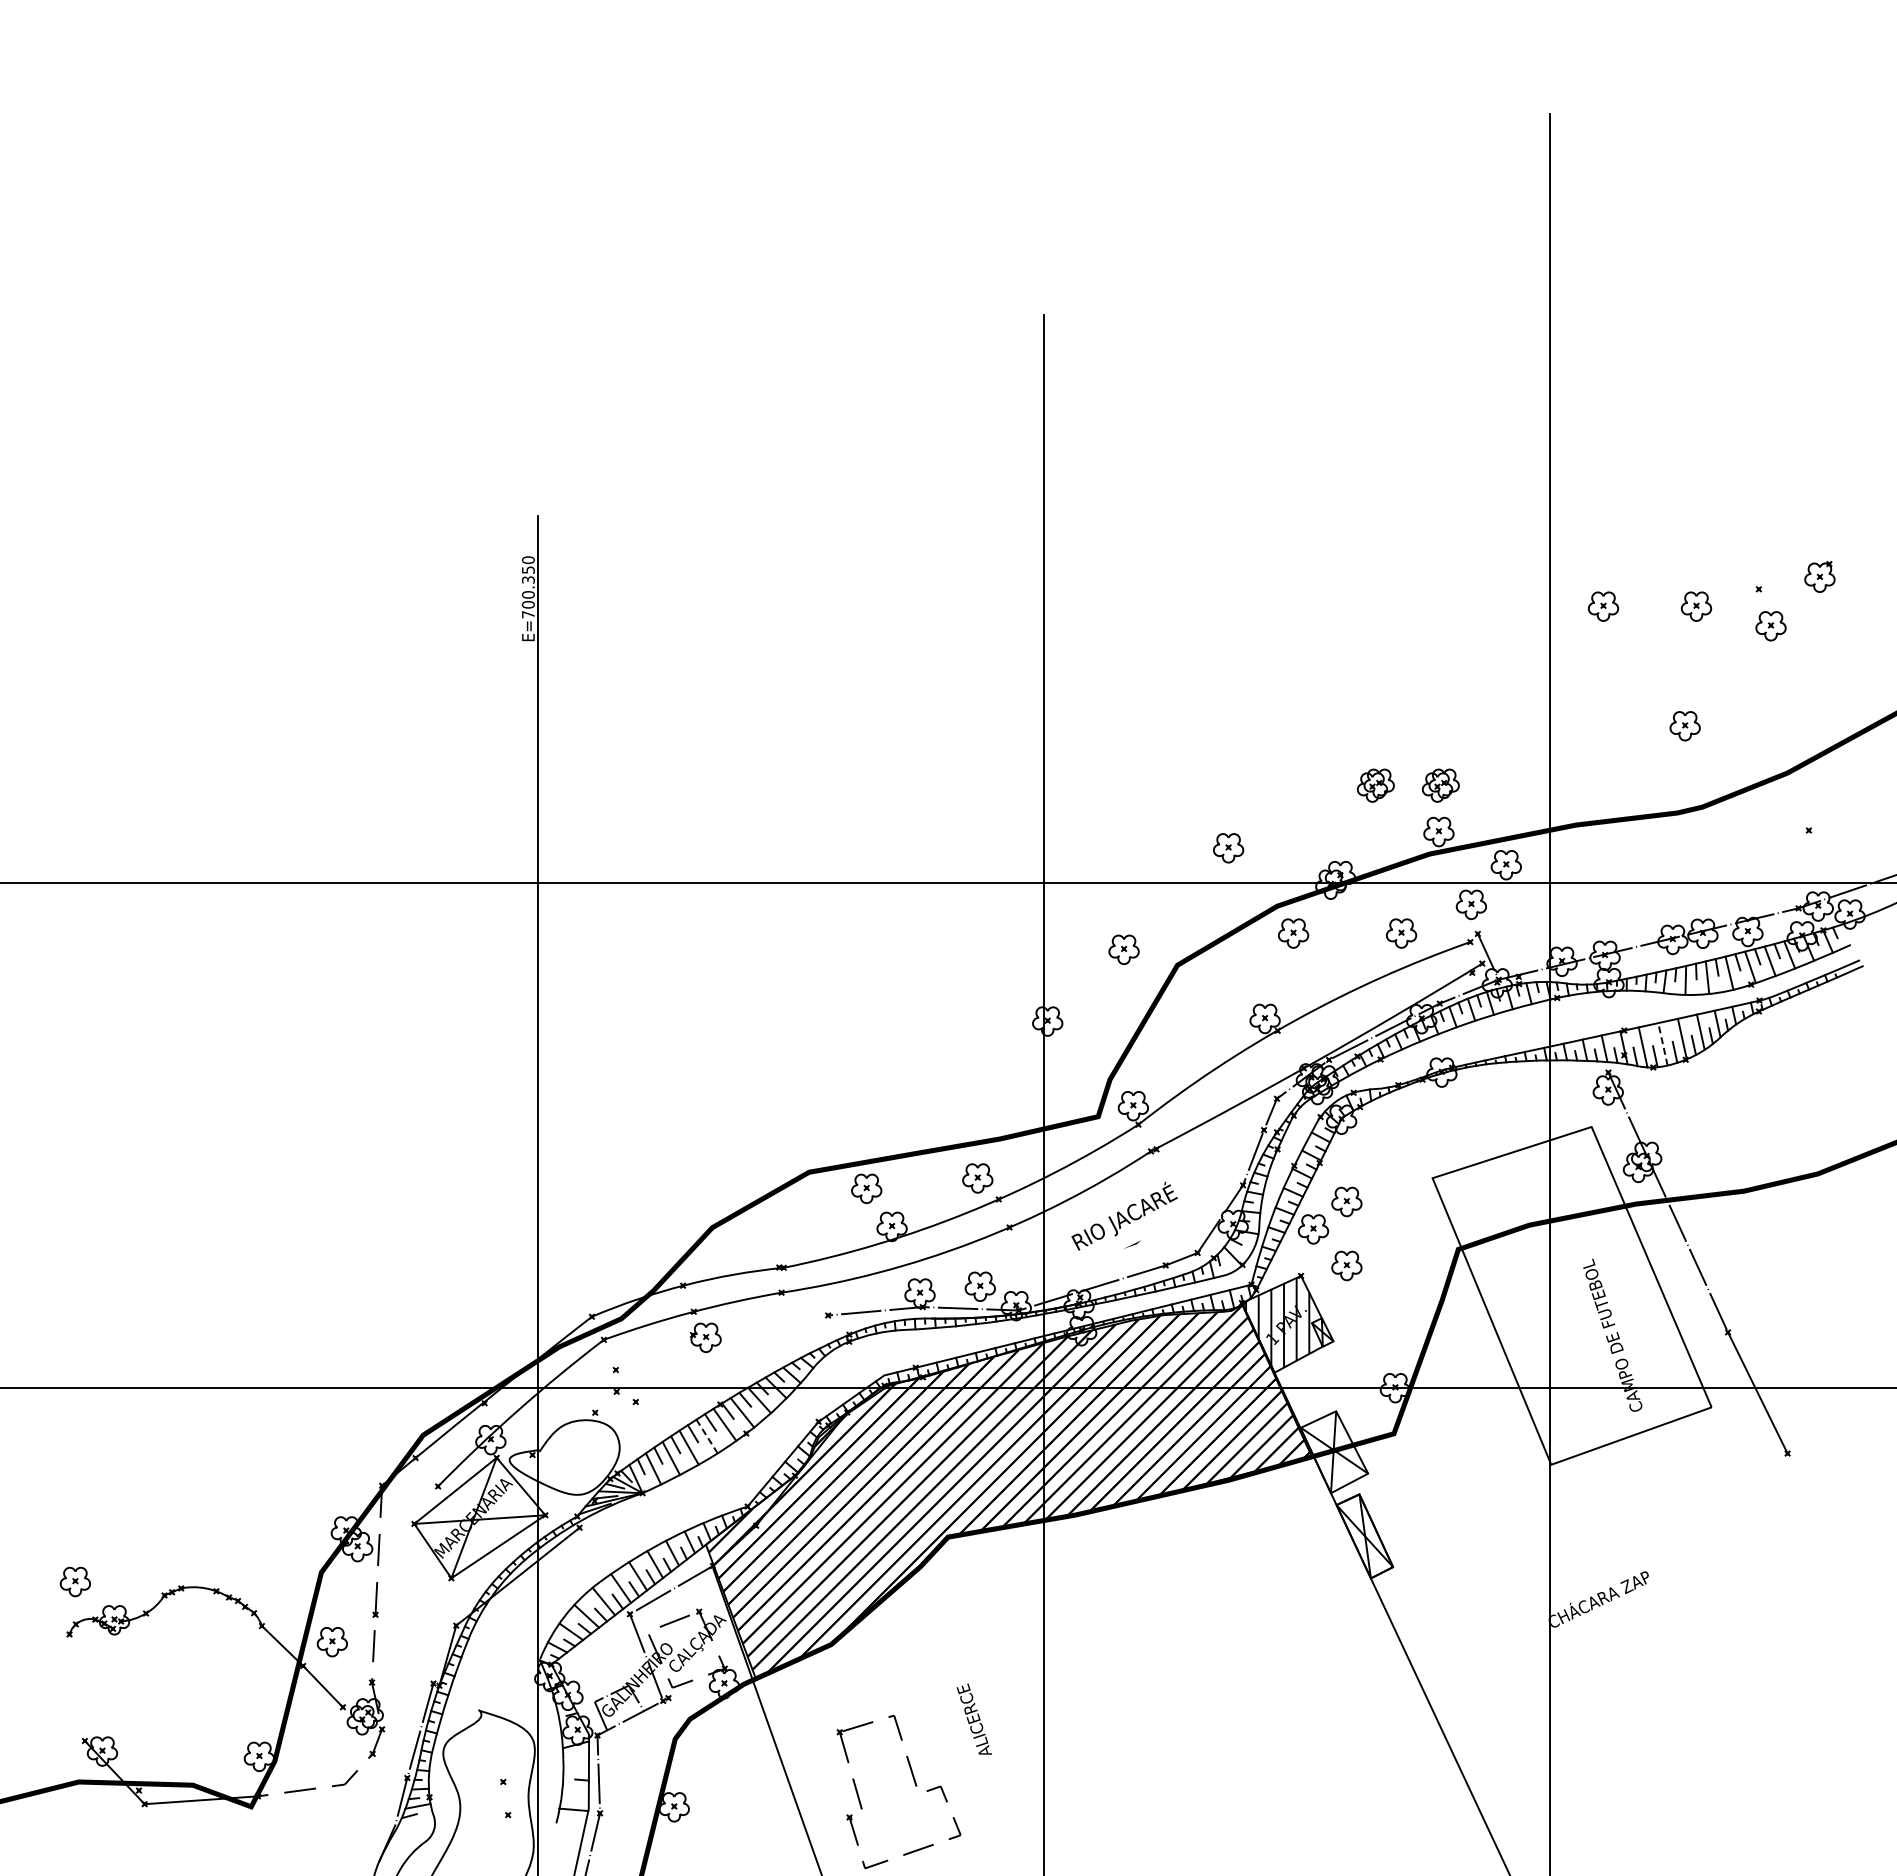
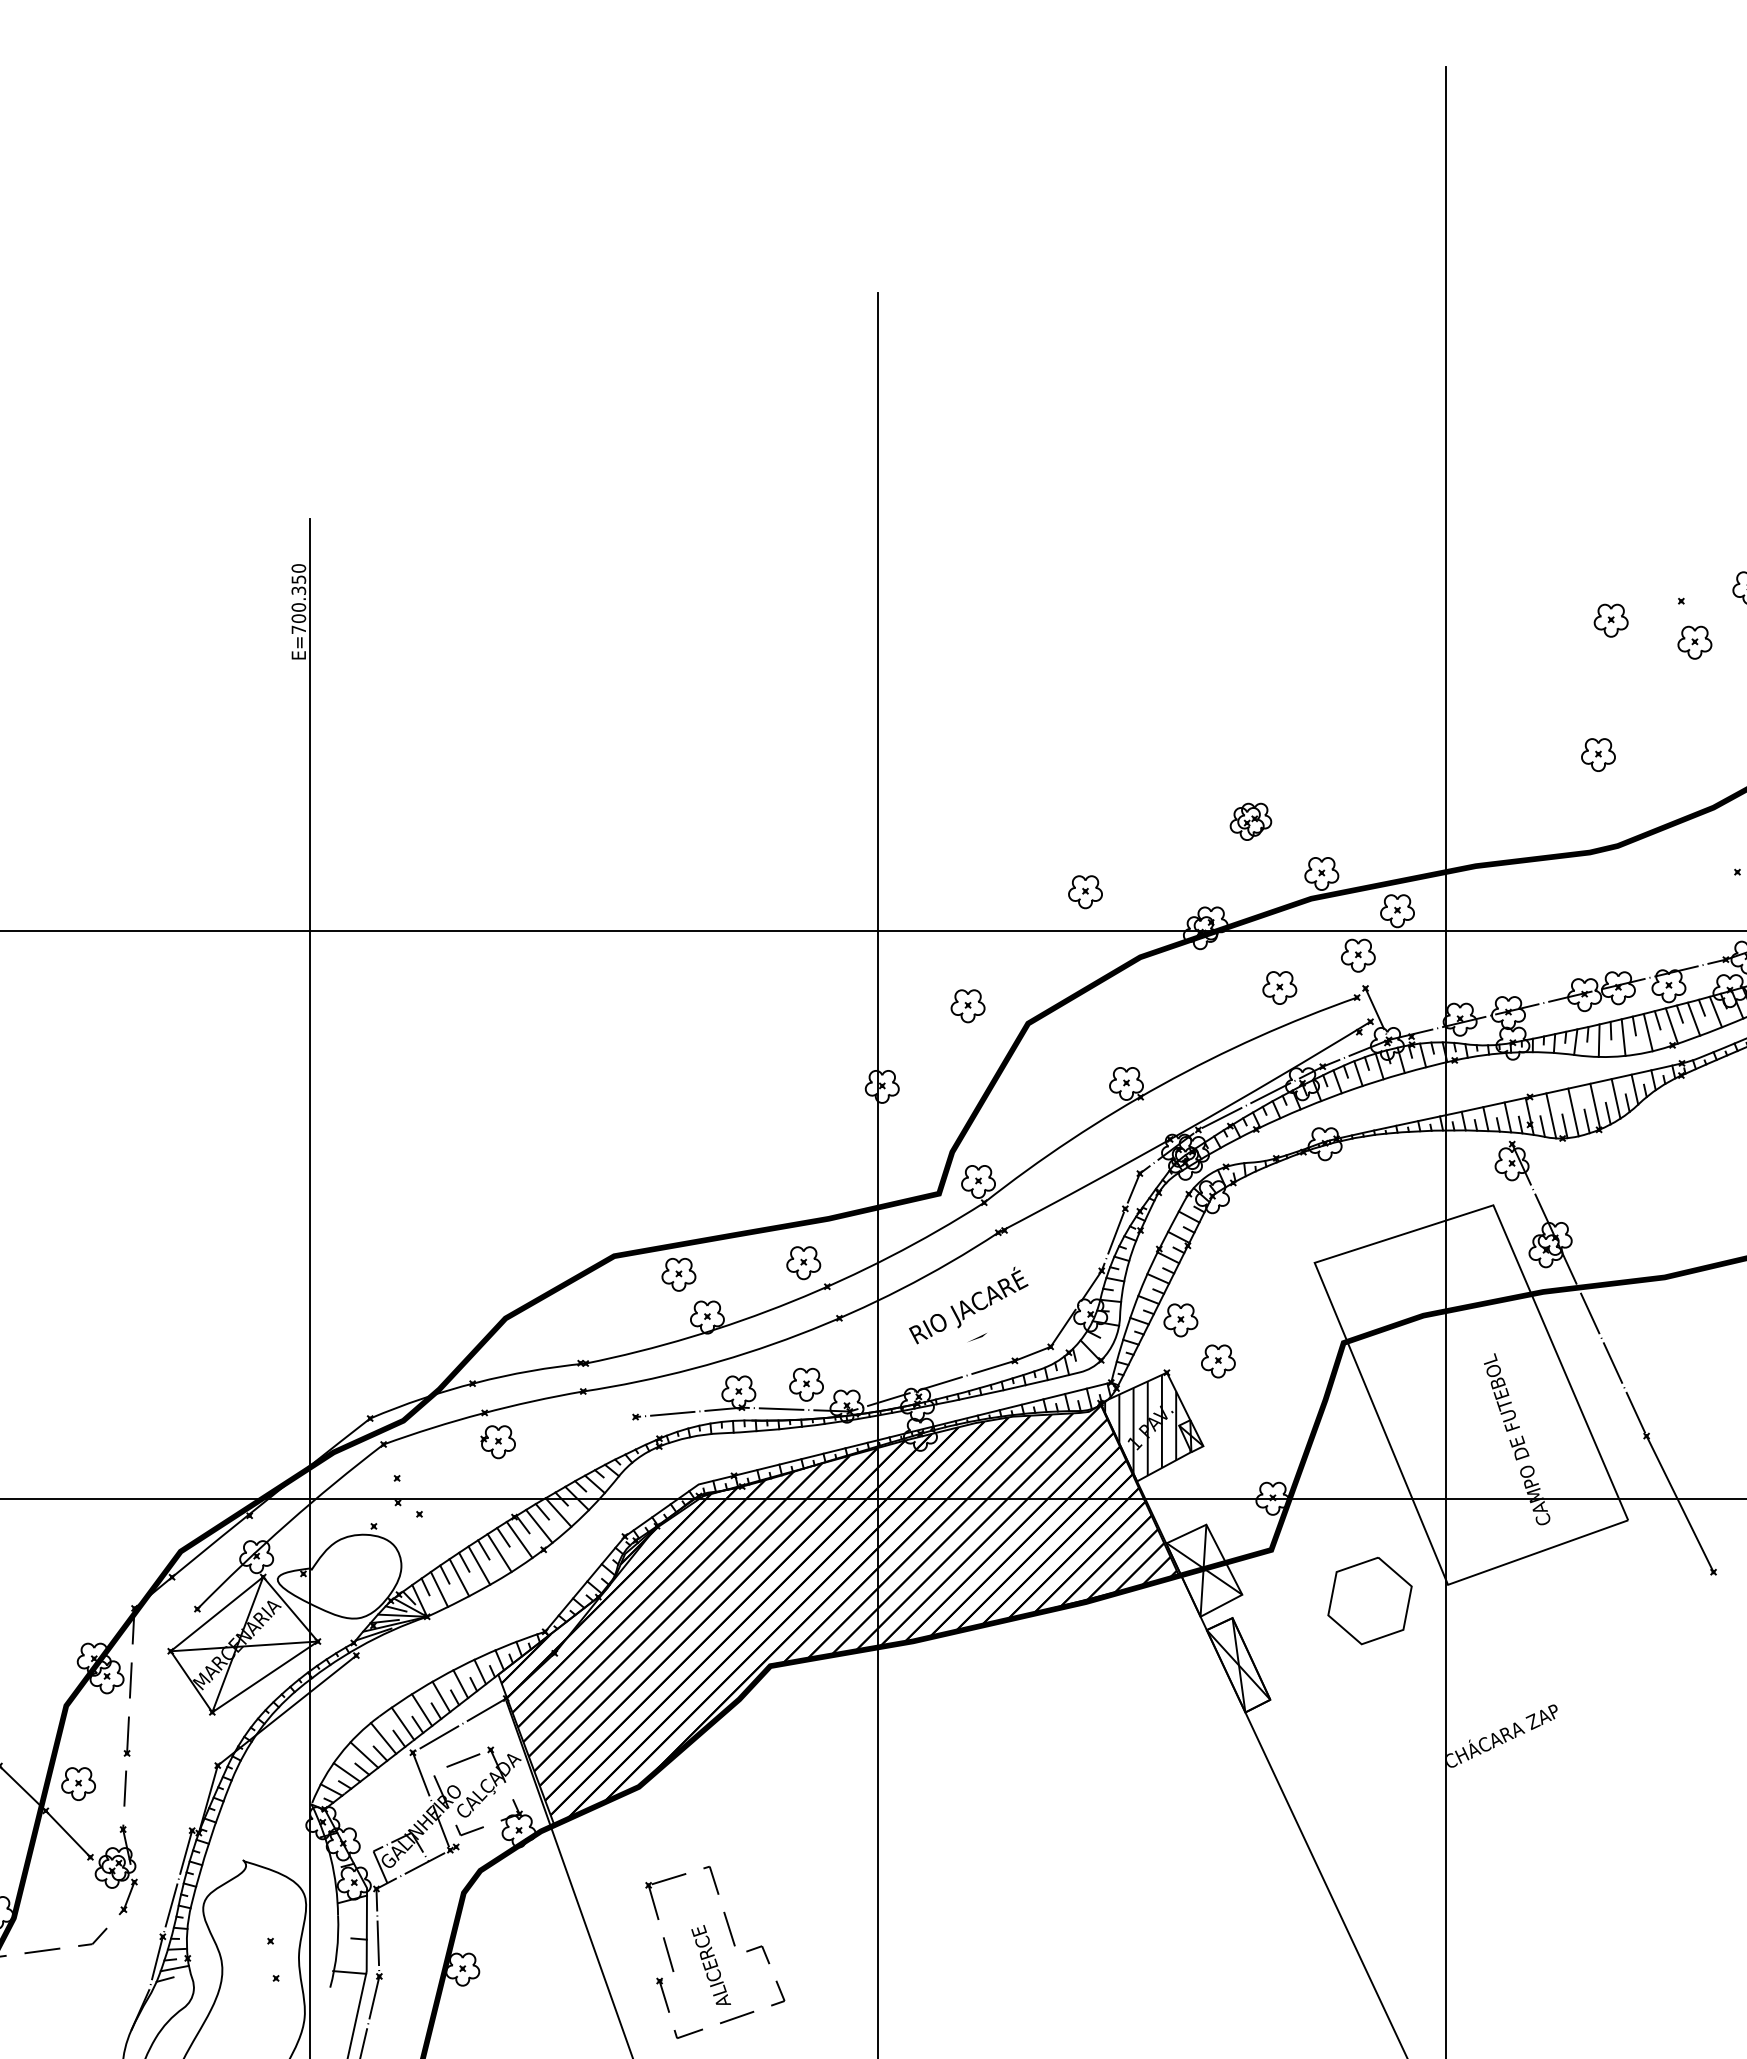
part: (1603, 606) -> (1506, 620), removed
part: (1440, 785) -> (1323, 821), removed
part: (1293, 933) -> (1158, 987), removed
line: (1662, 1044) -> (1573, 1112), dashed -> solid
part: (1346, 1201) -> (1217, 1289), removed
line: (707, 1436) -> (500, 1553), dashed -> solid
part: (1481, 1478) -> (1369, 1600), added
text: (974, 1718) -> (711, 1964), moved

